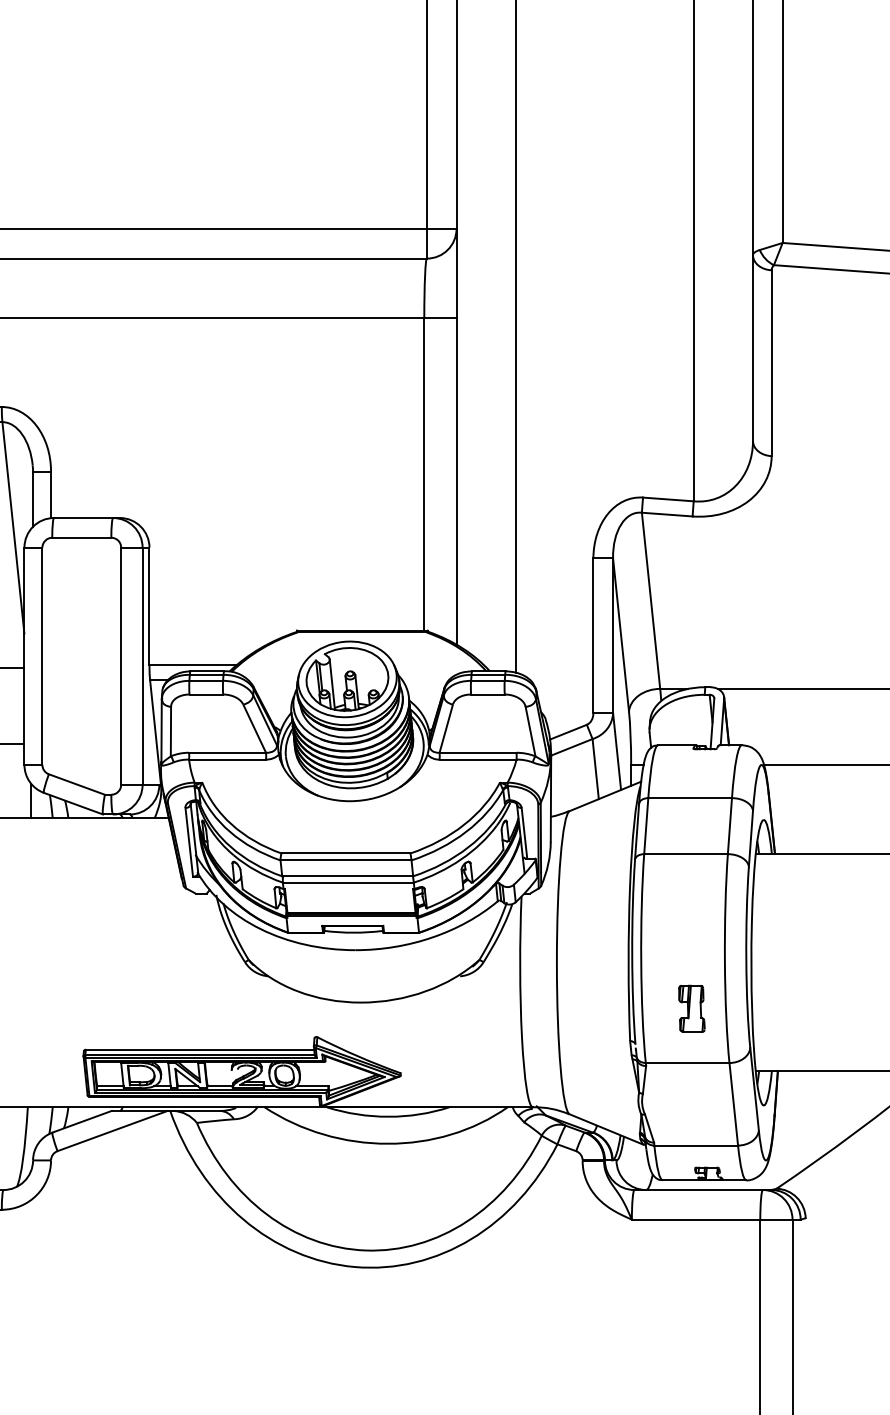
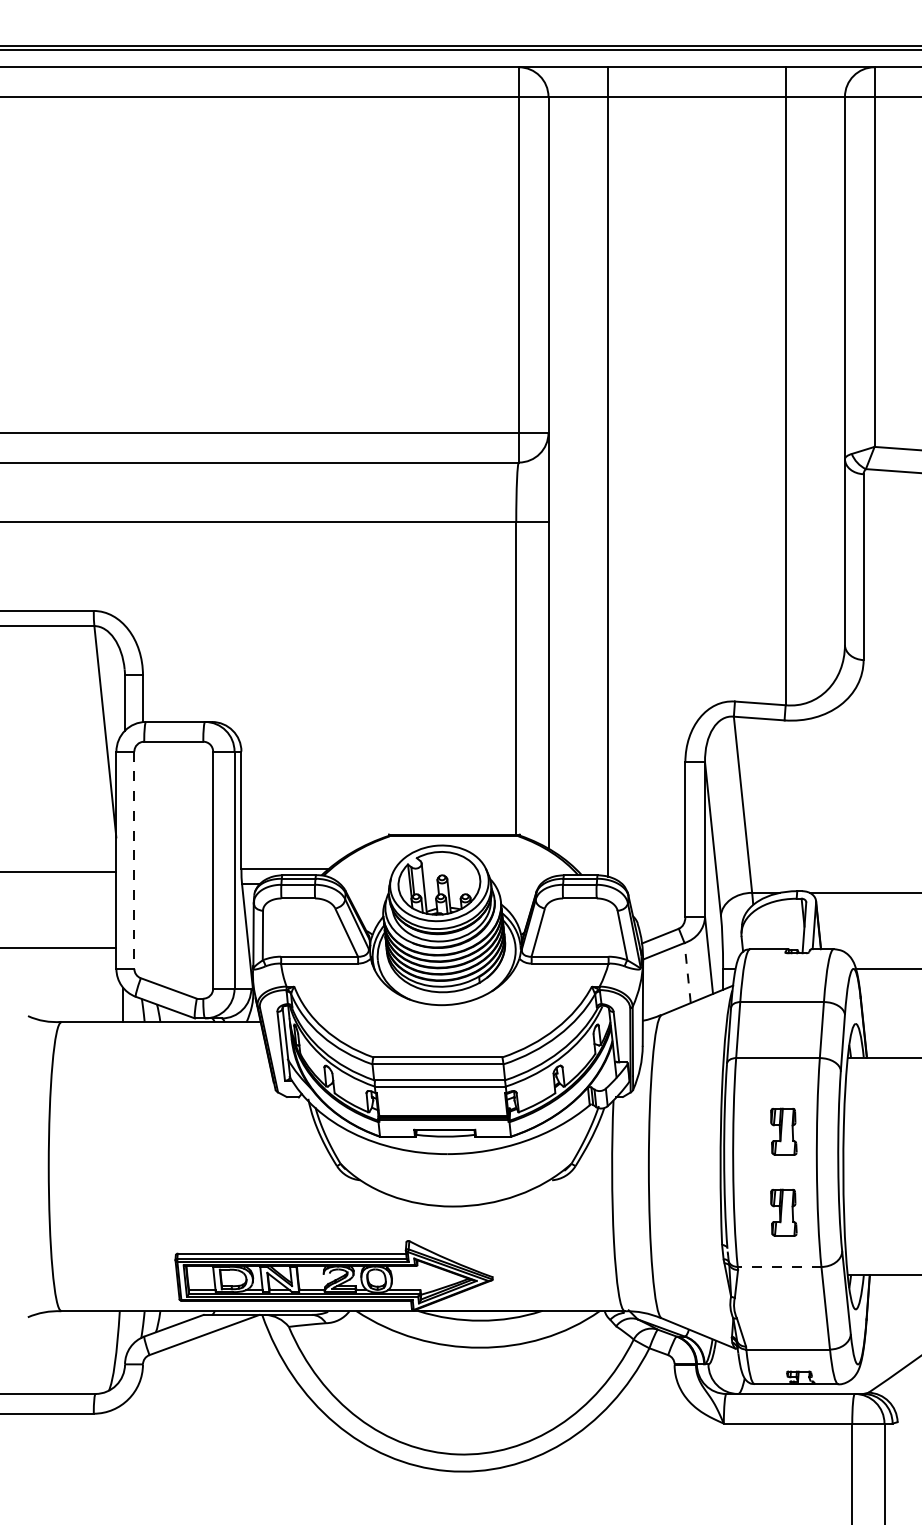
line: (42, 656) -> (134, 860), solid -> dashed
line: (595, 768) -> (687, 972), solid -> dashed
part: (691, 927) -> (783, 1131), added
line: (687, 1062) -> (779, 1266), solid -> dashed

